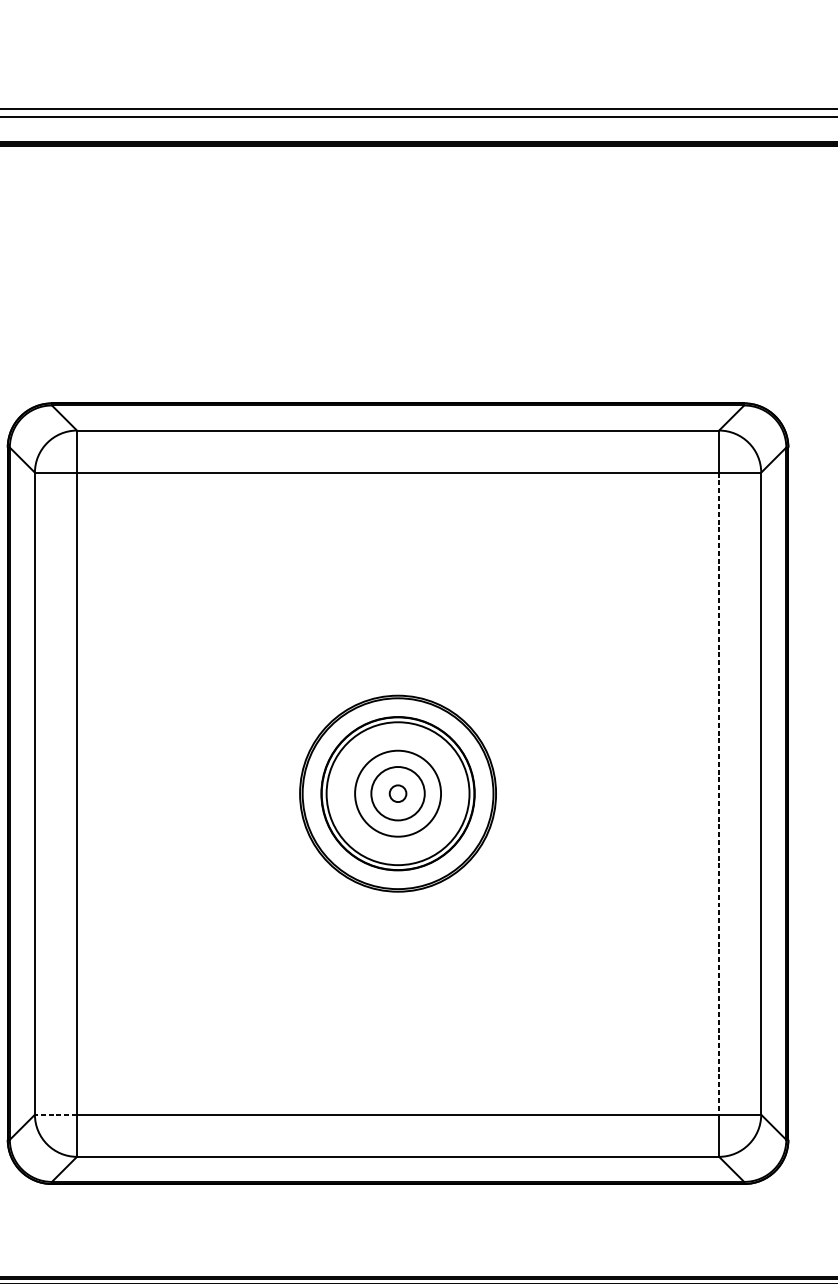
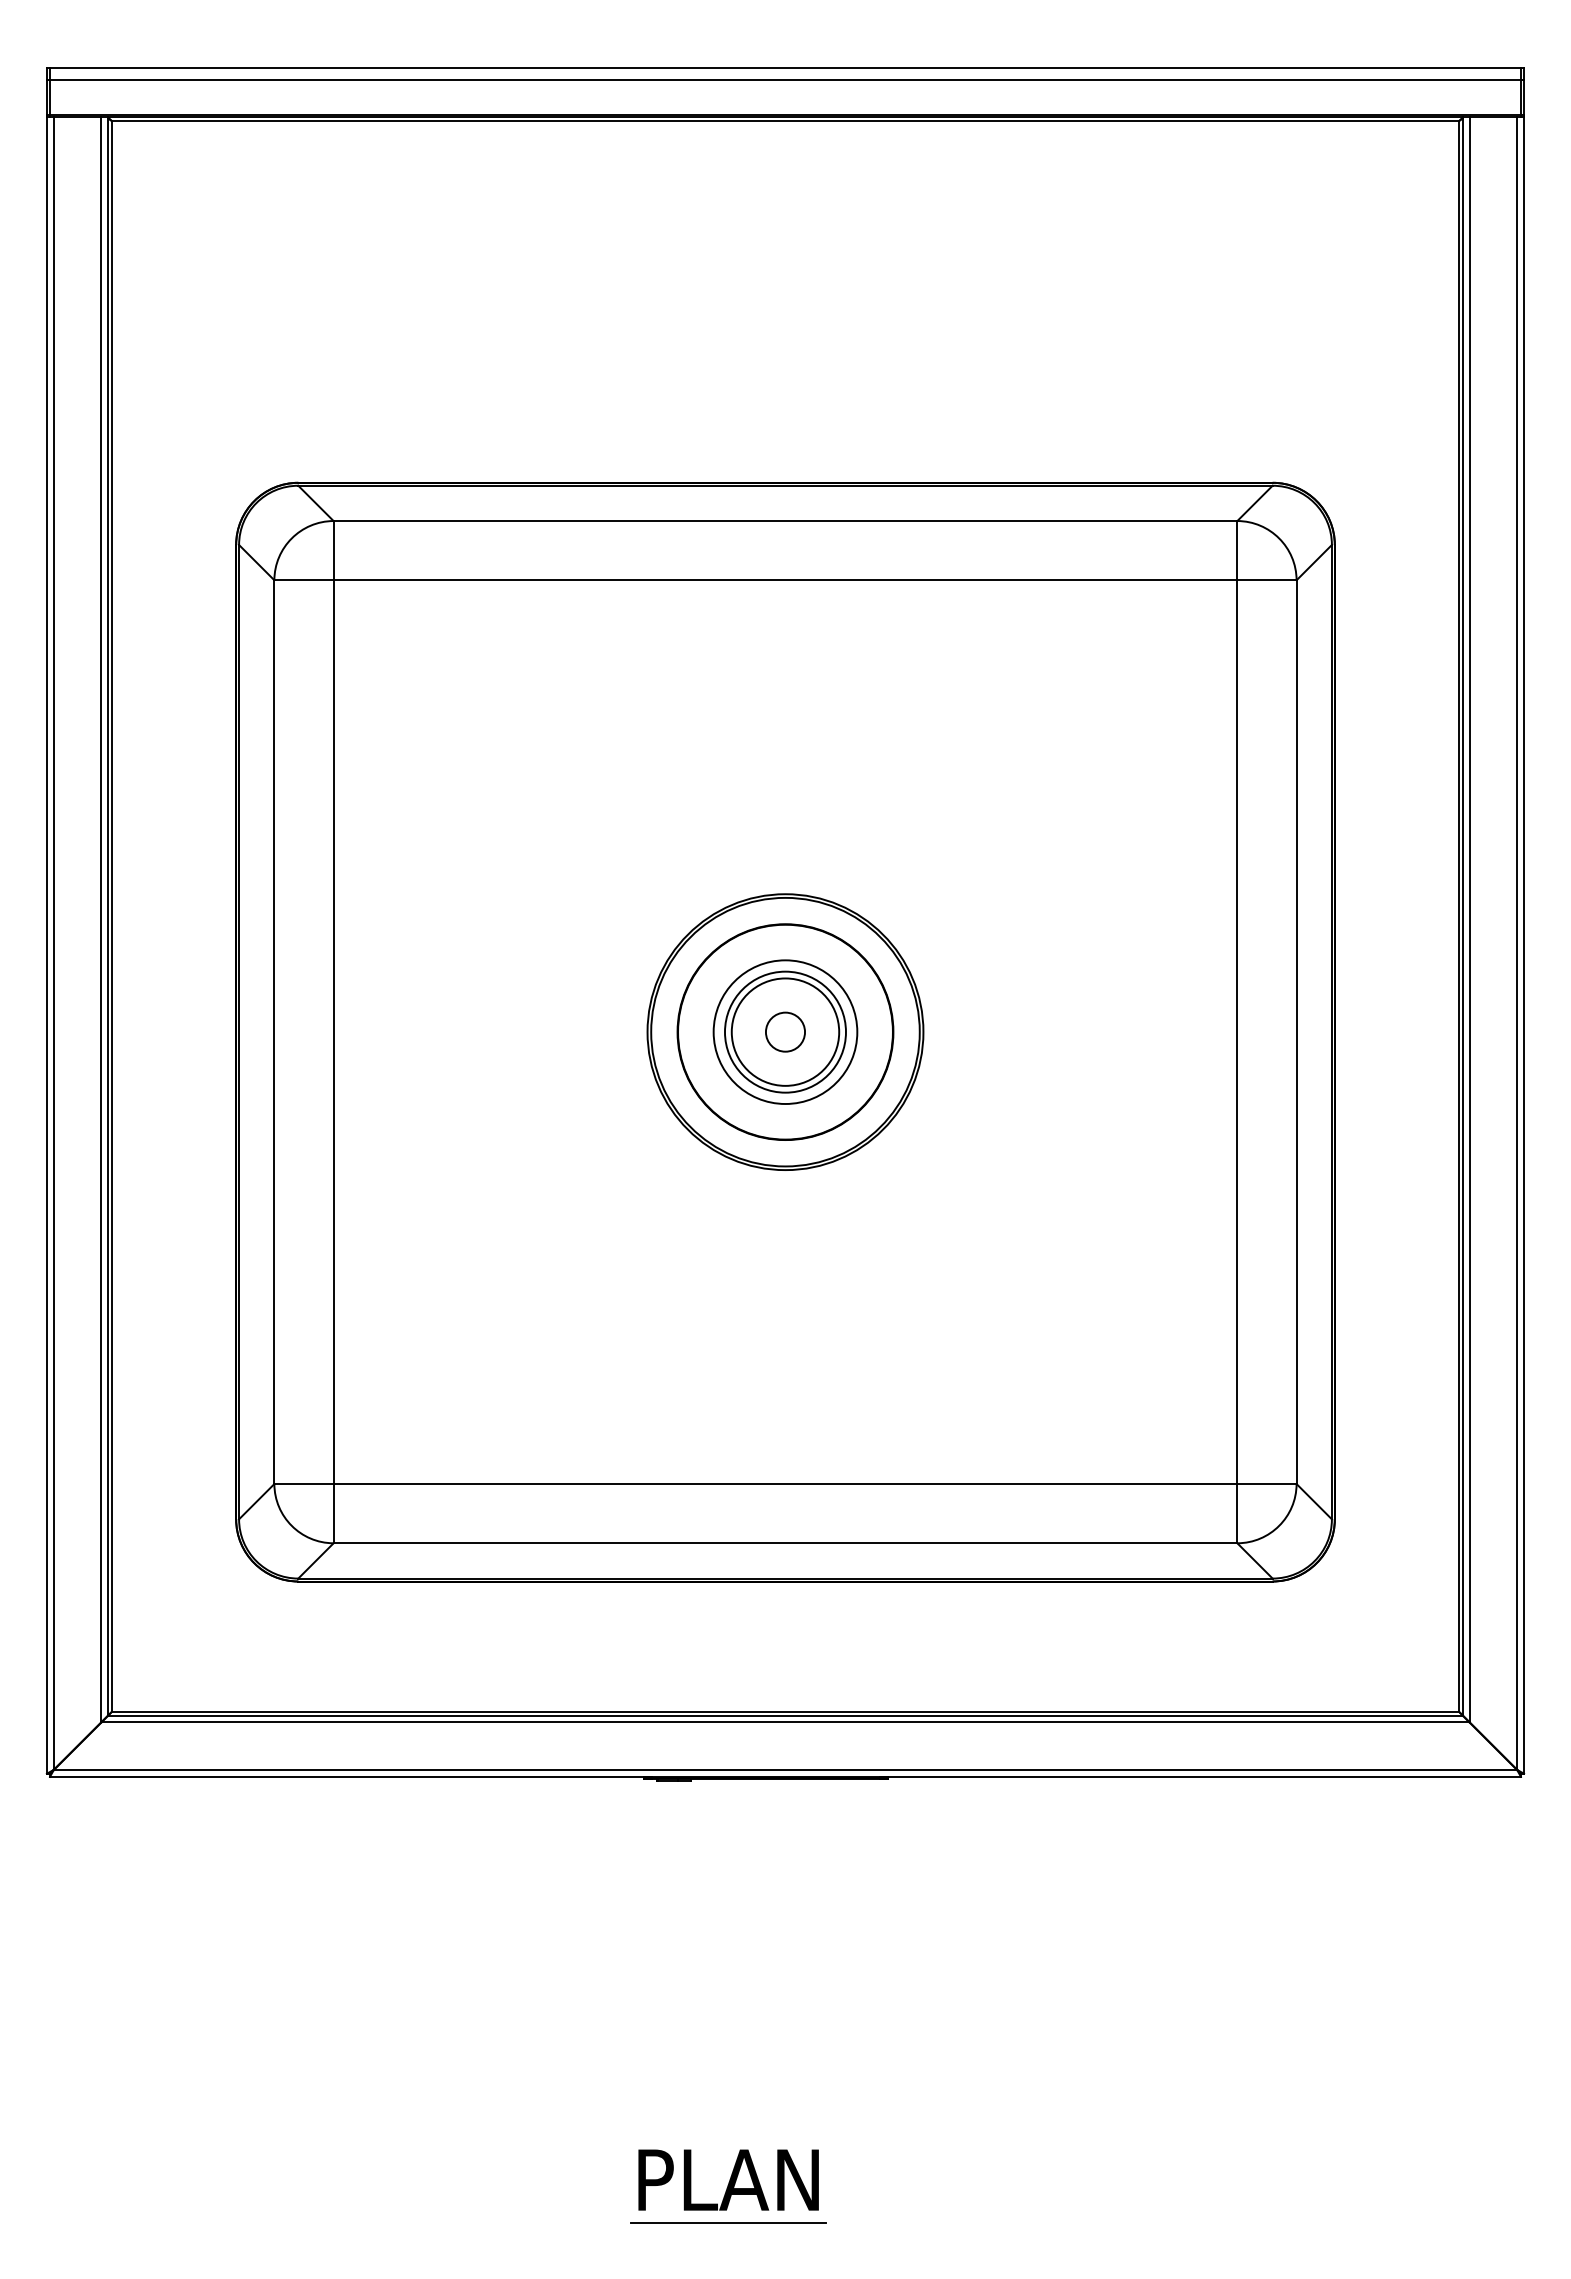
circle: (398, 793) -> (785, 1031), size x1.43
circle: (398, 793) -> (785, 1031), size x1.67
circle: (398, 793) -> (785, 1032), size x0.71
line: (719, 793) -> (1237, 1032), dashed -> solid
line: (56, 1115) -> (304, 1484), dashed -> solid

